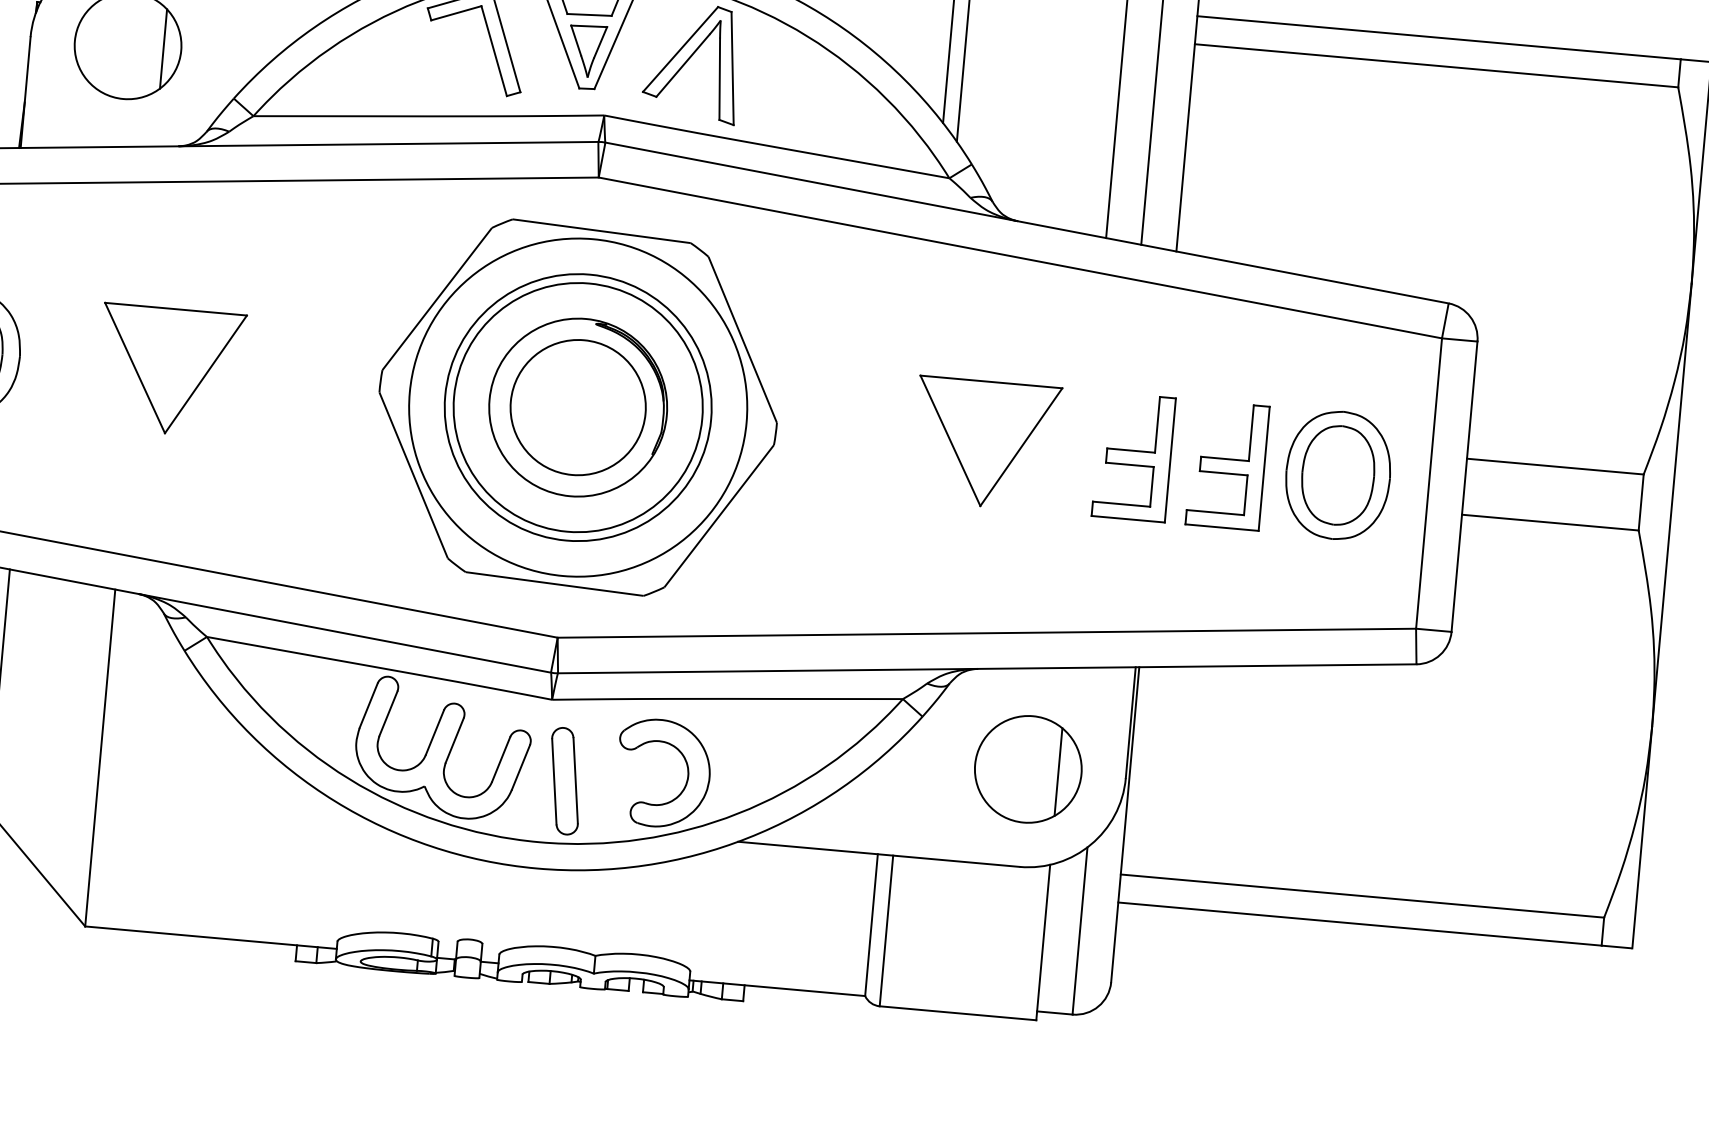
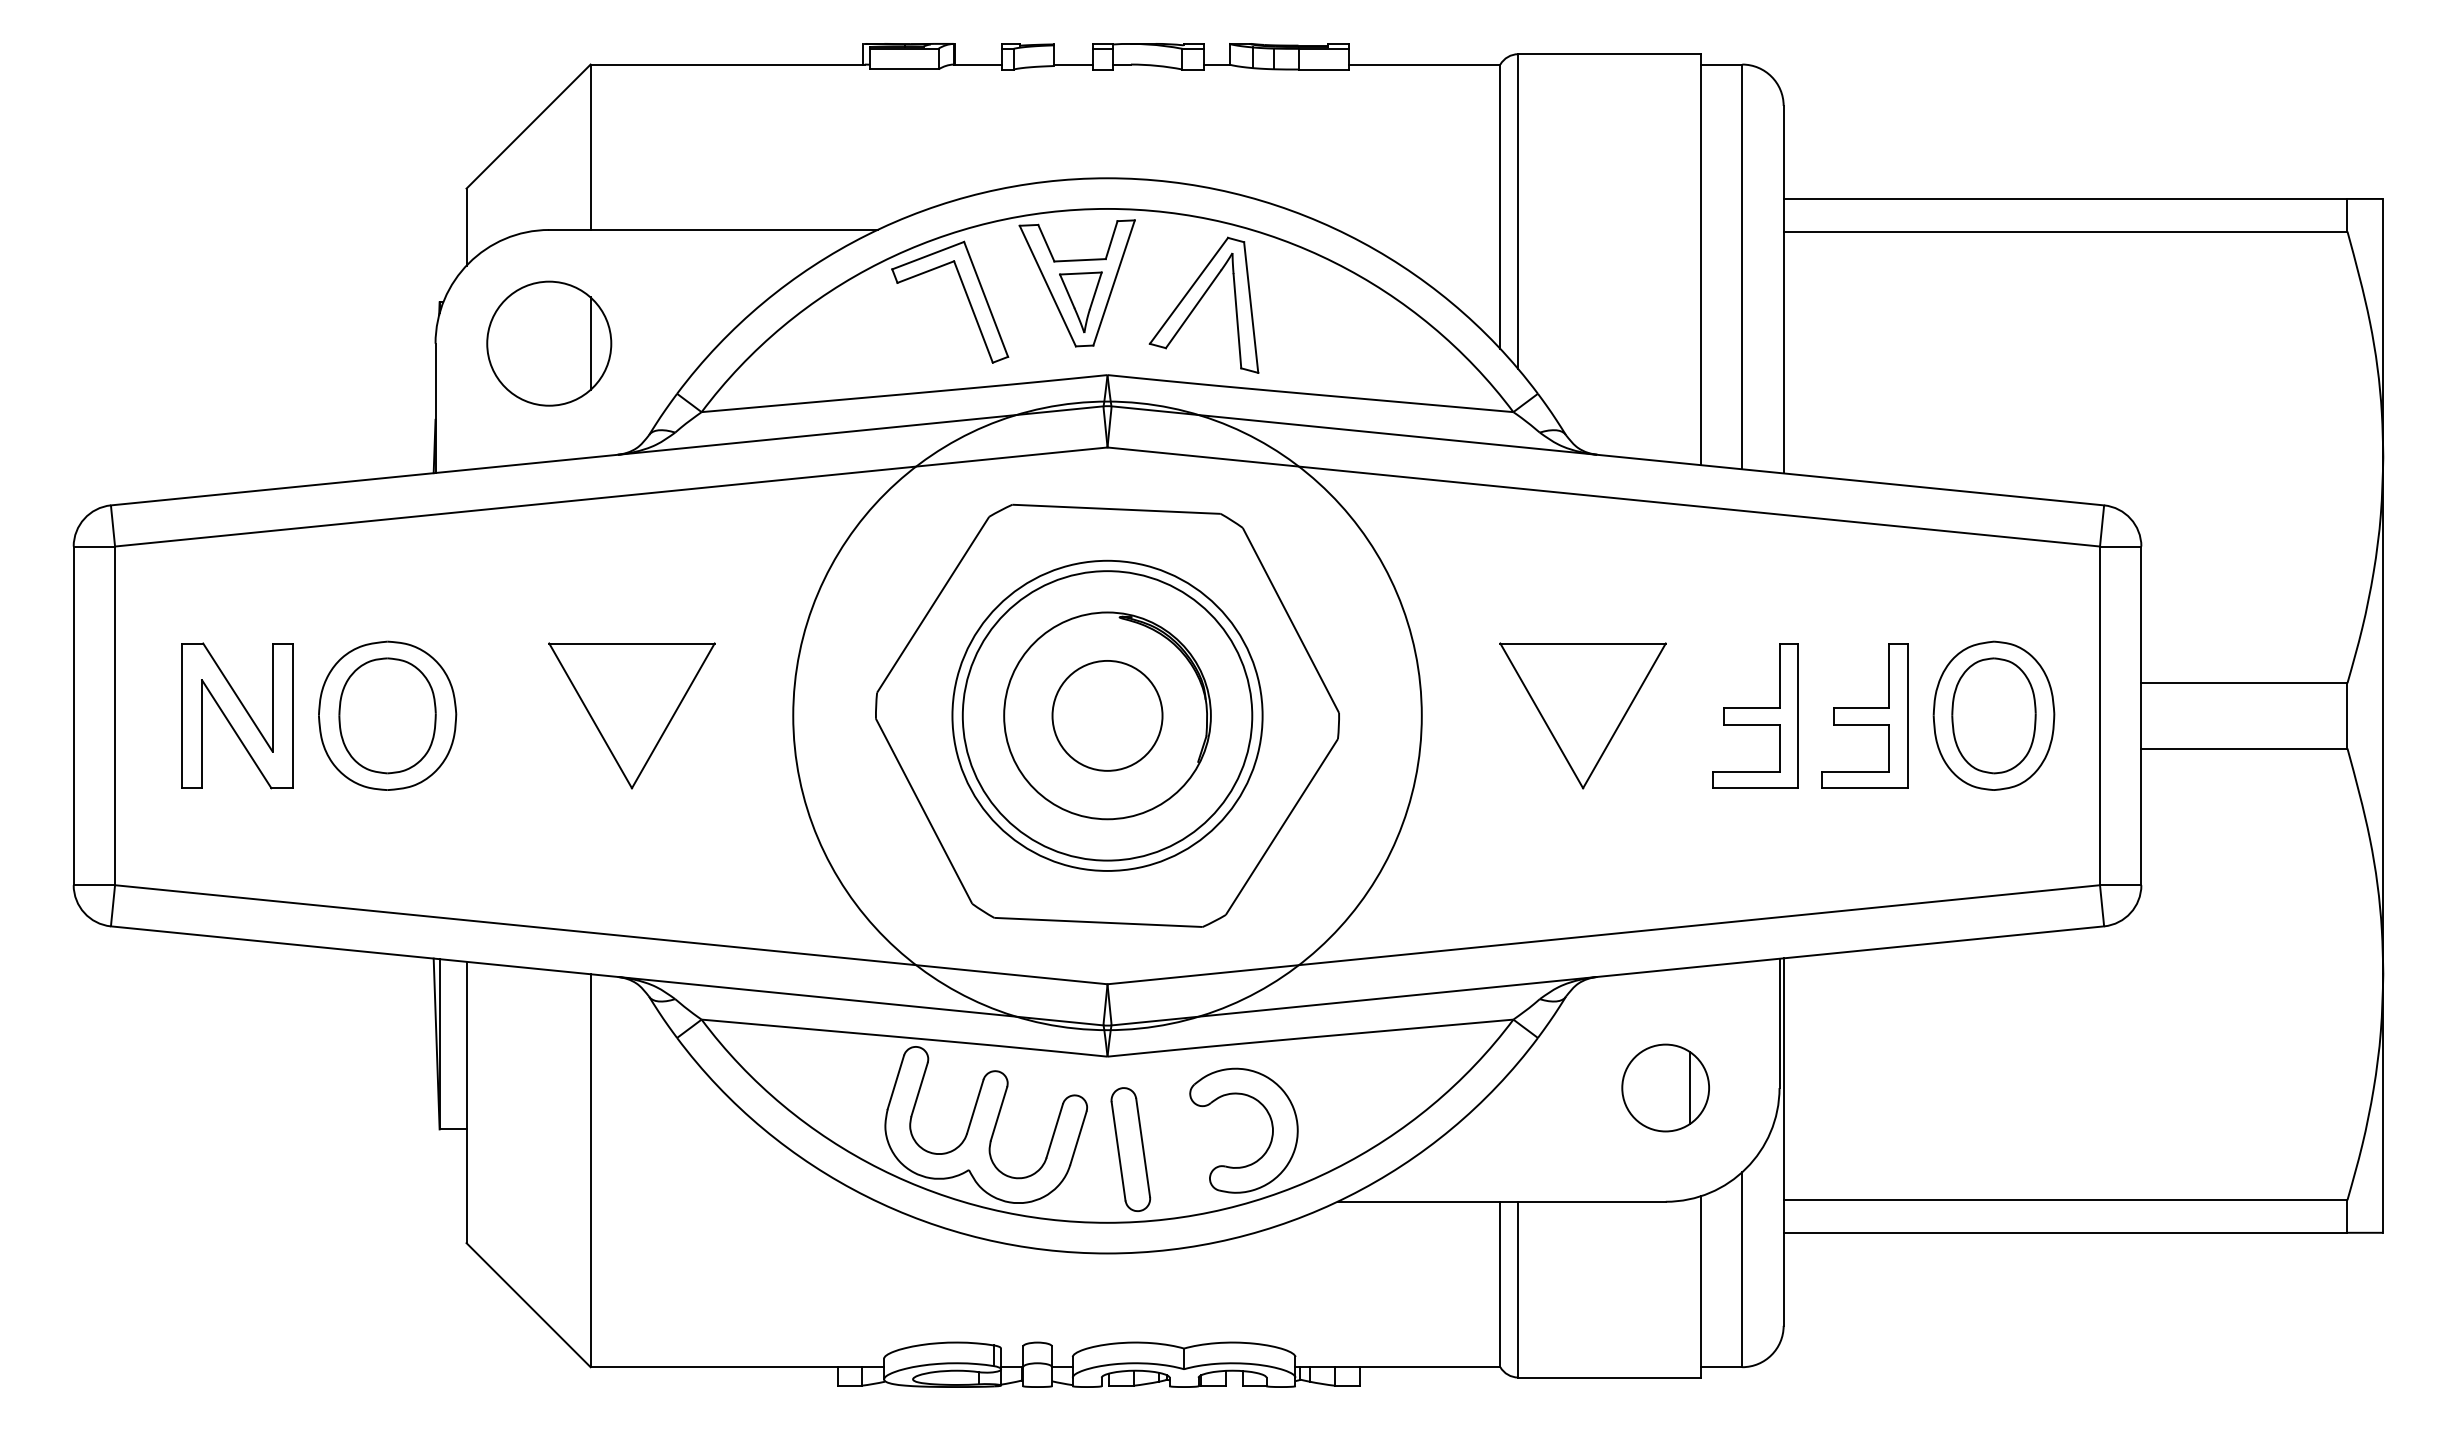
circle: (578, 407) -> (1107, 715), size x0.7
circle: (578, 407) -> (1107, 715), size x1.6
part: (1028, 768) -> (1665, 1087), size x0.7

